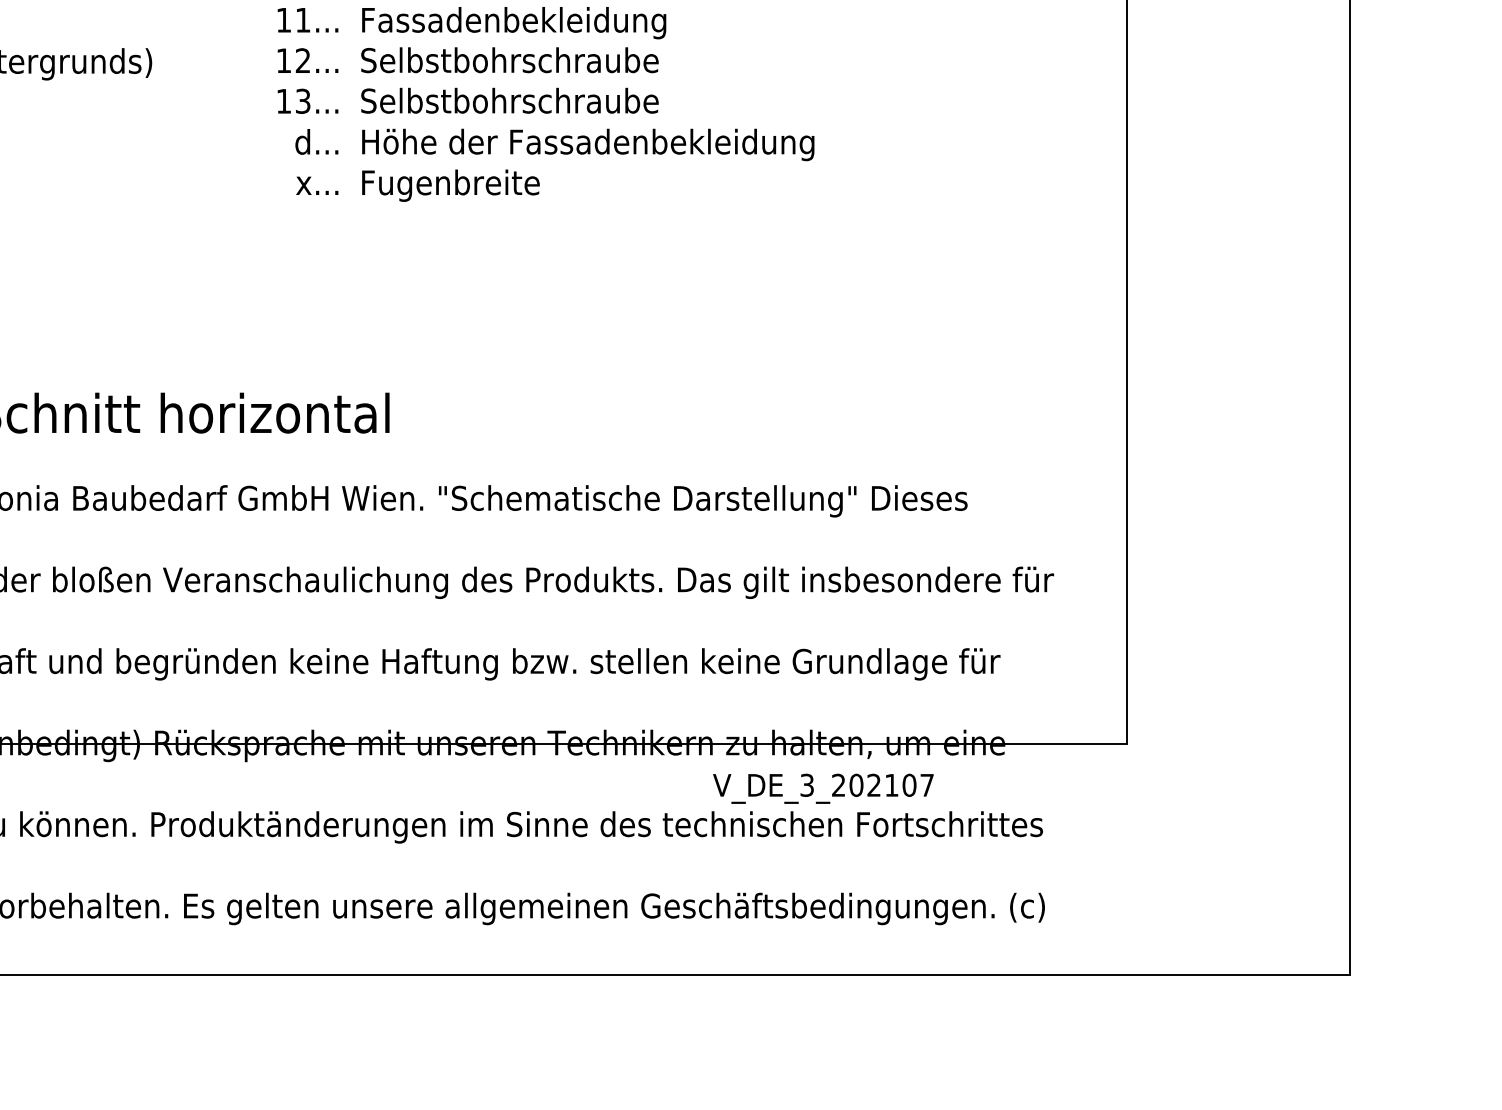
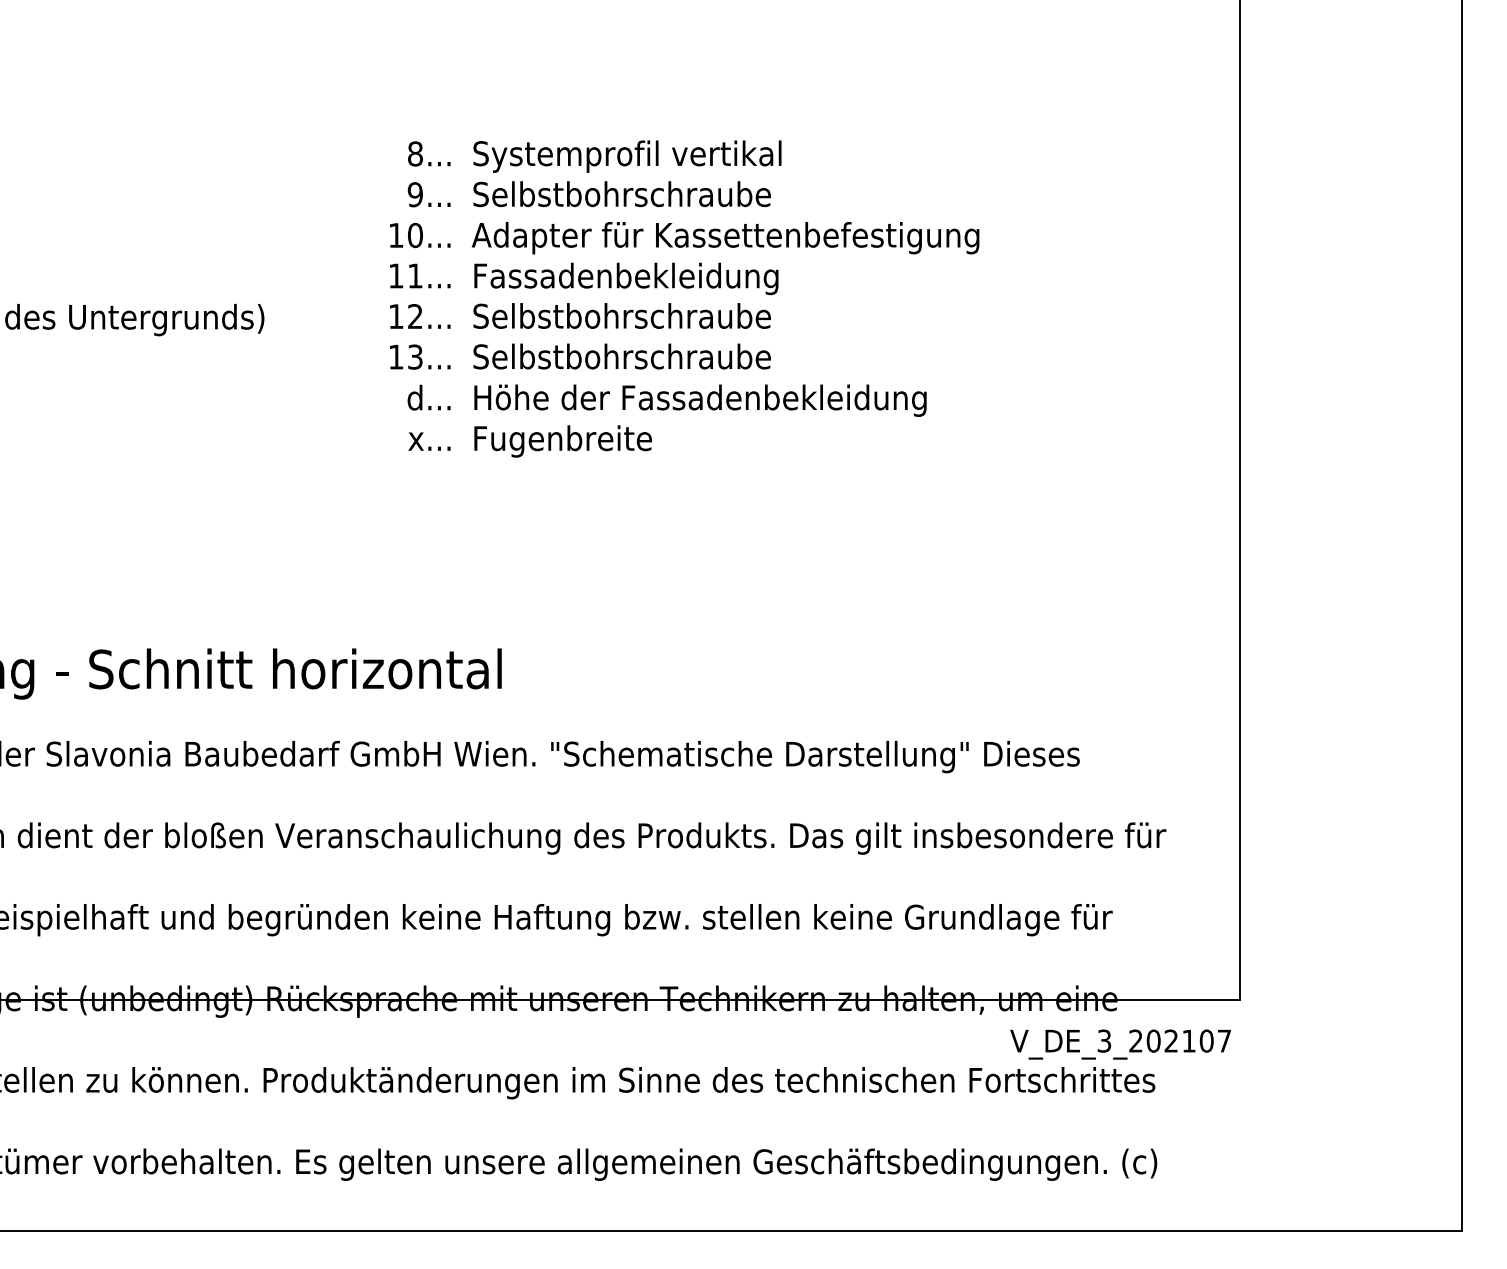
text: (823, 788) -> (1120, 1044), moved

